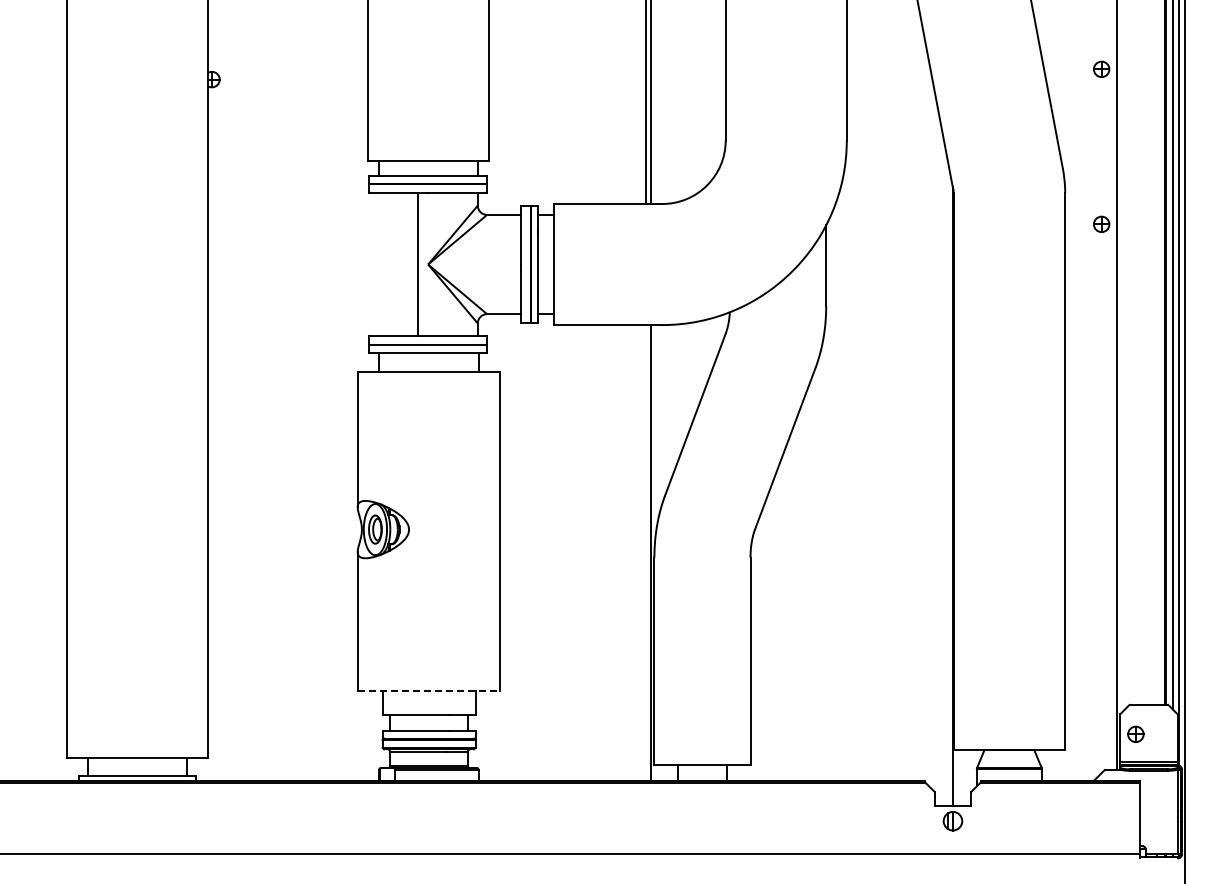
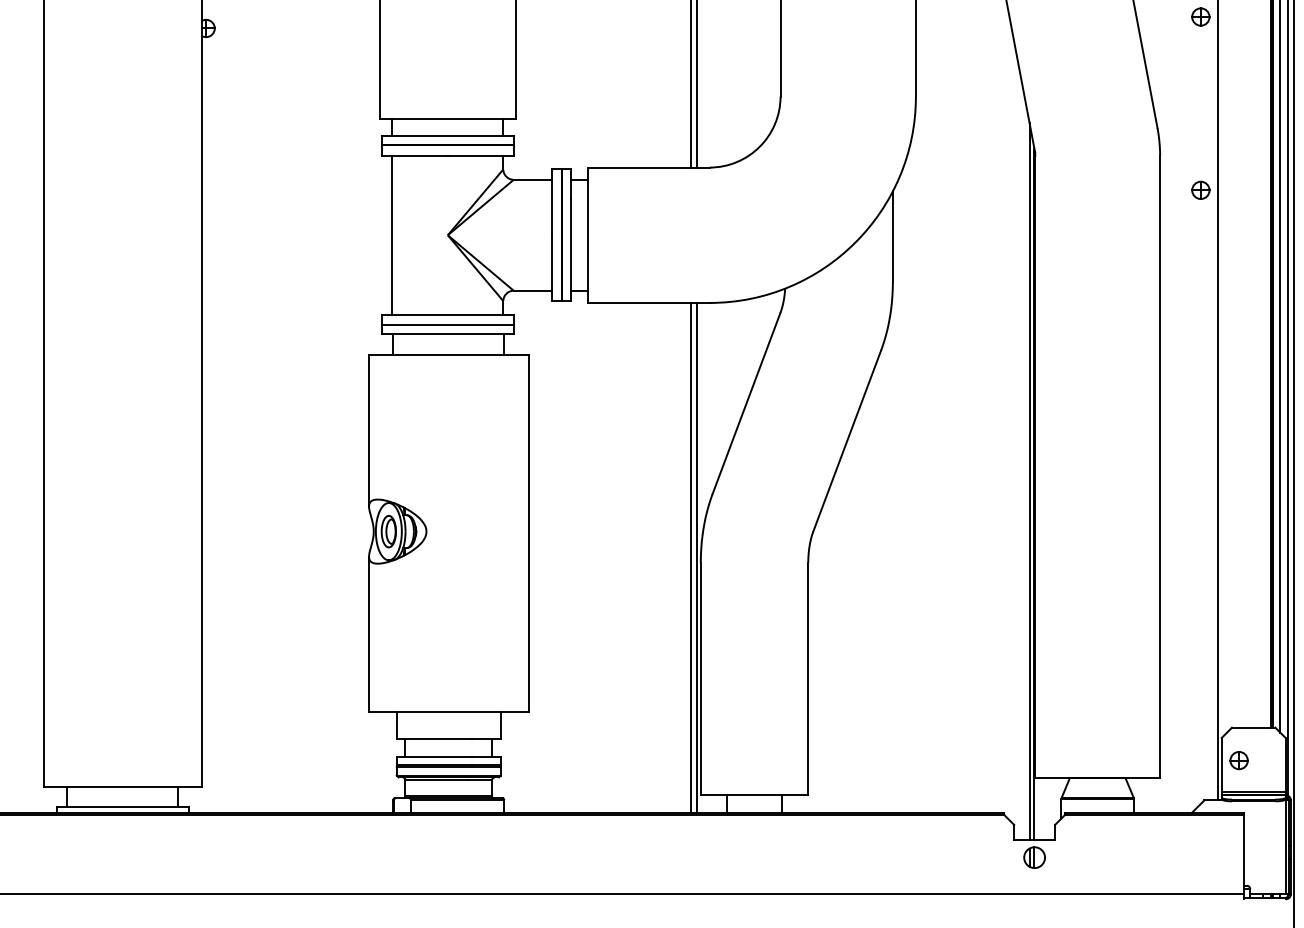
line: (417, 264) -> (392, 235), moved
line: (948, 484) -> (1029, 481), added
line: (645, 552) -> (690, 557), added
line: (429, 690) -> (449, 711), dashed -> solid

